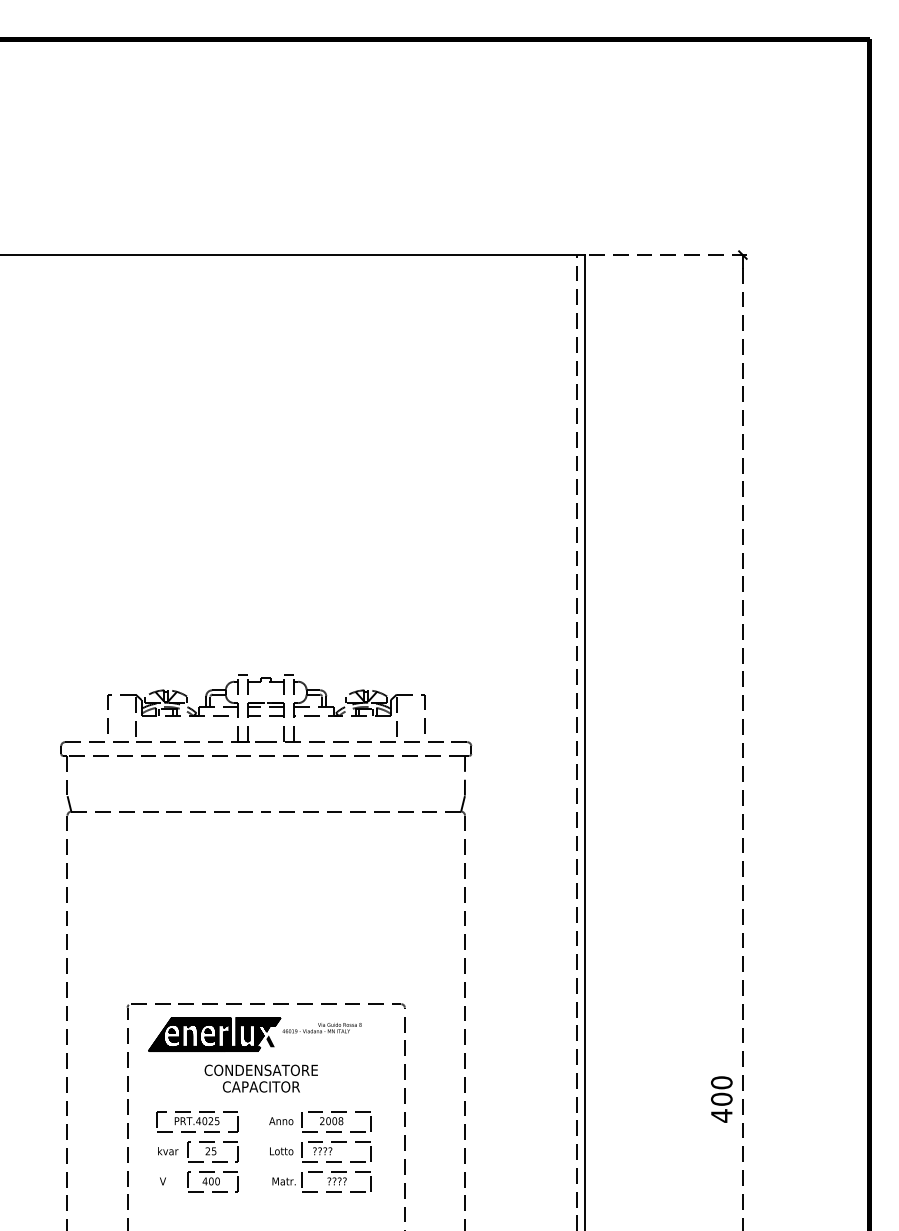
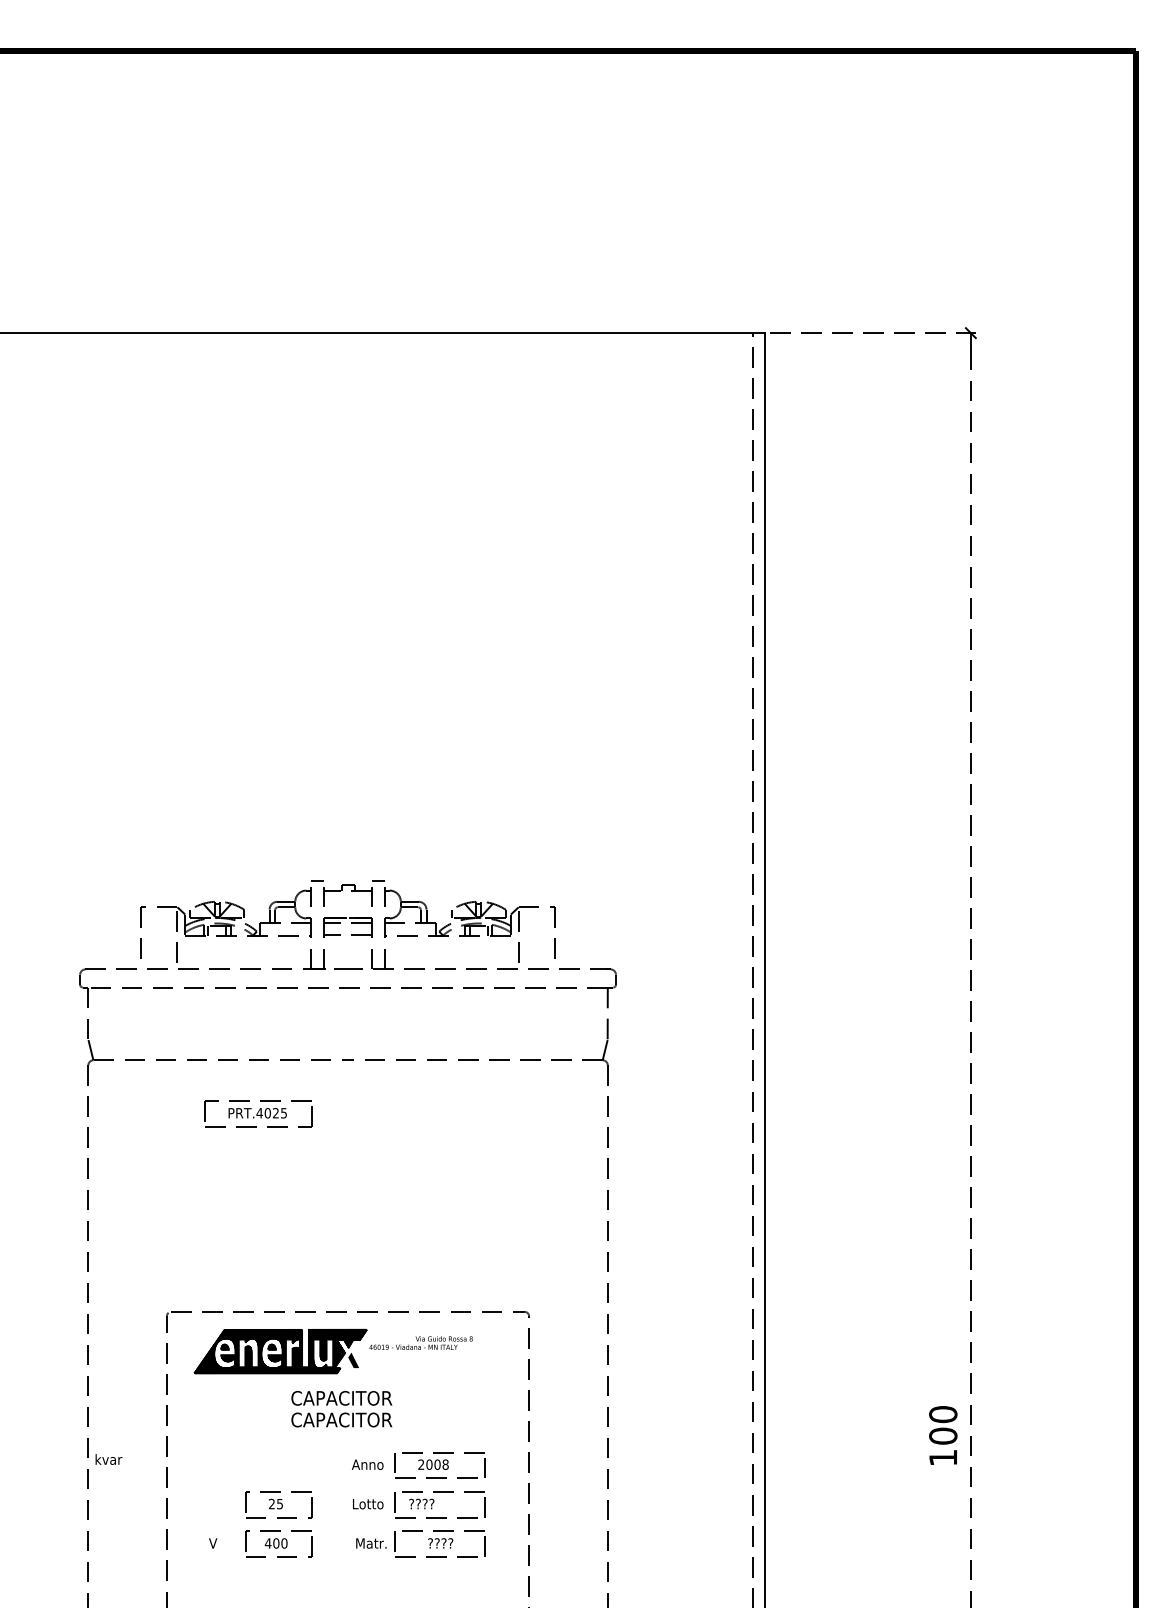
text: (260, 1070) -> (340, 1398), CONDENSATORE -> CAPACITOR
text: (721, 1115) -> (942, 1457), 400 -> 100
part: (197, 1121) -> (258, 1113), moved
text: (168, 1151) -> (109, 1459), moved

